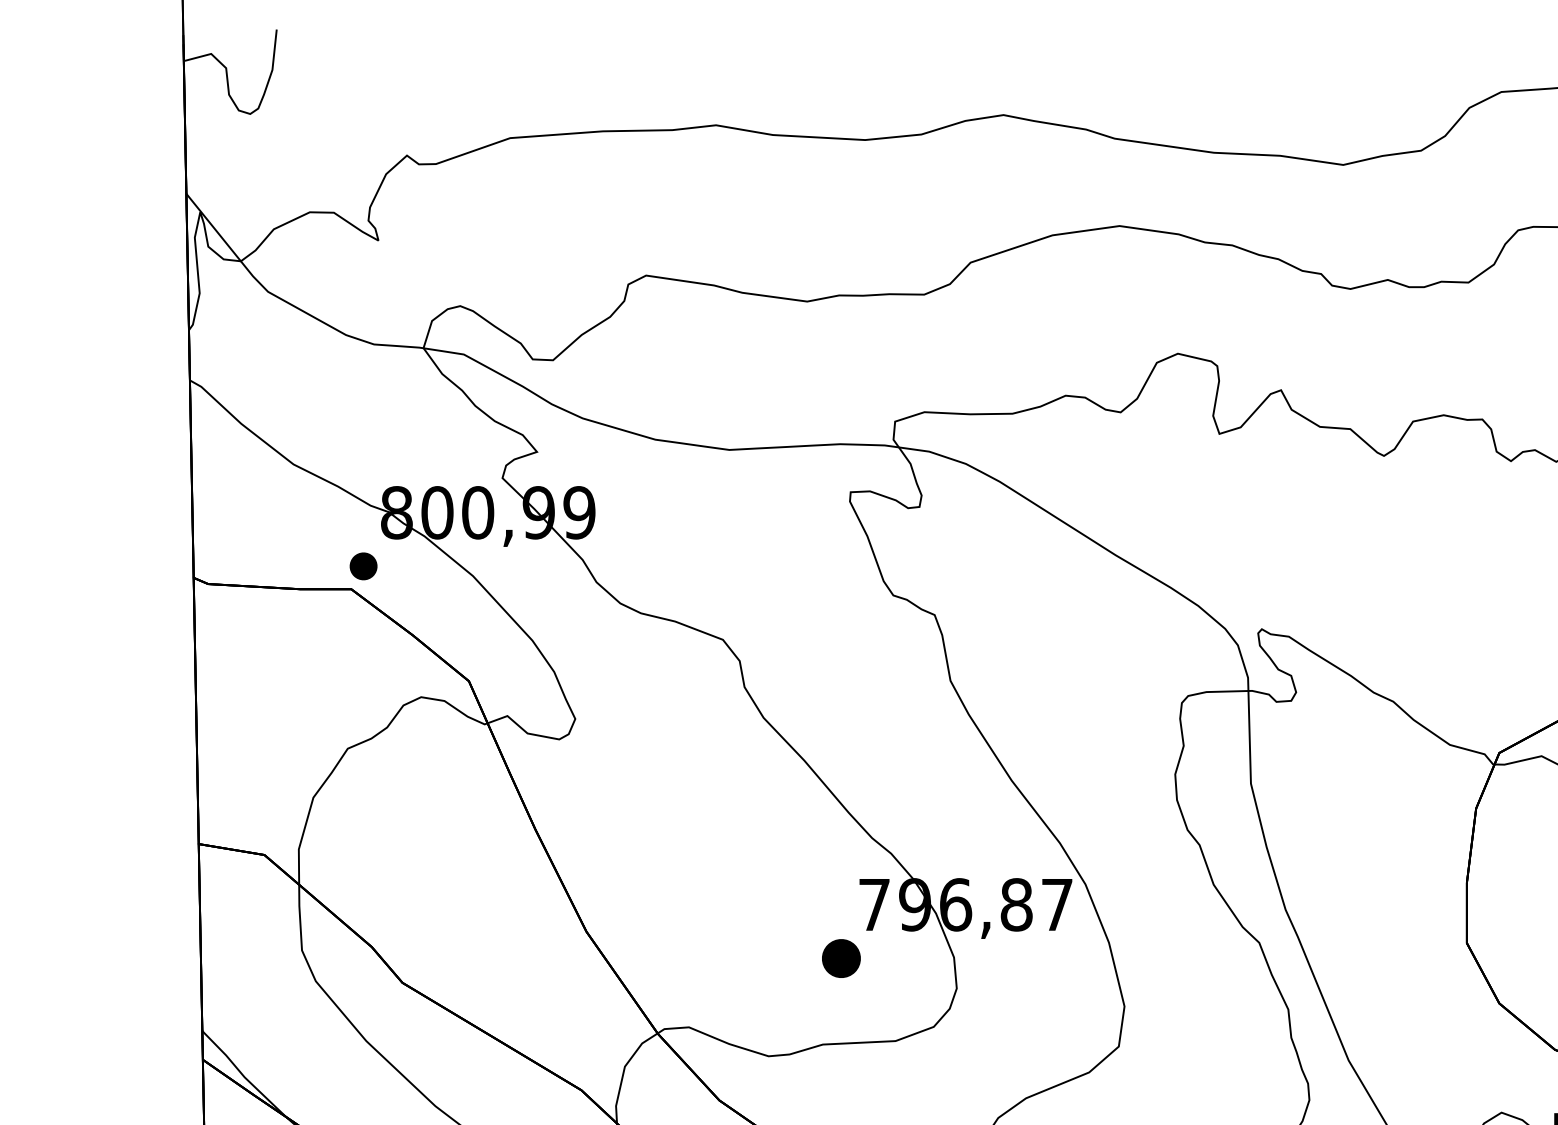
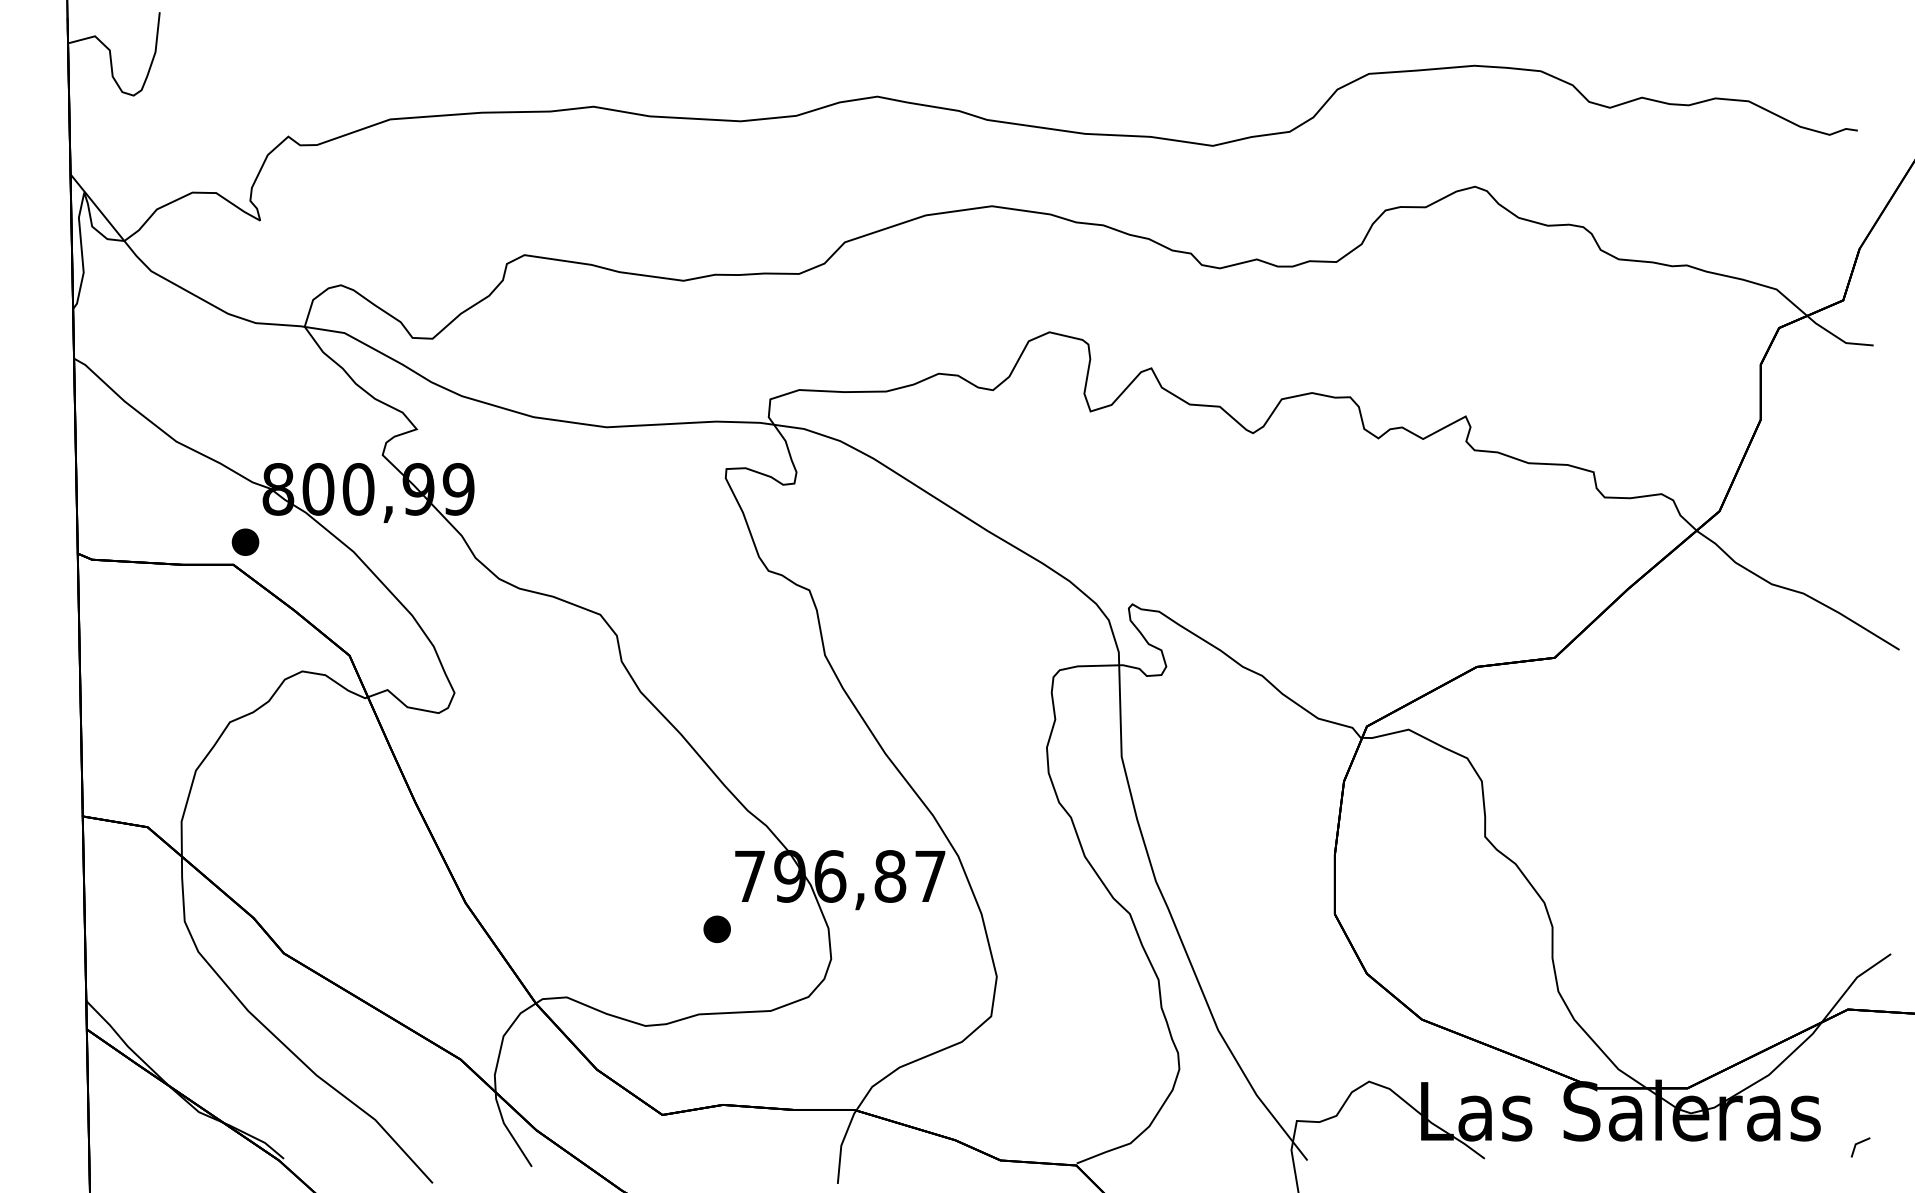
part: (840, 957) -> (716, 928), size x0.71

